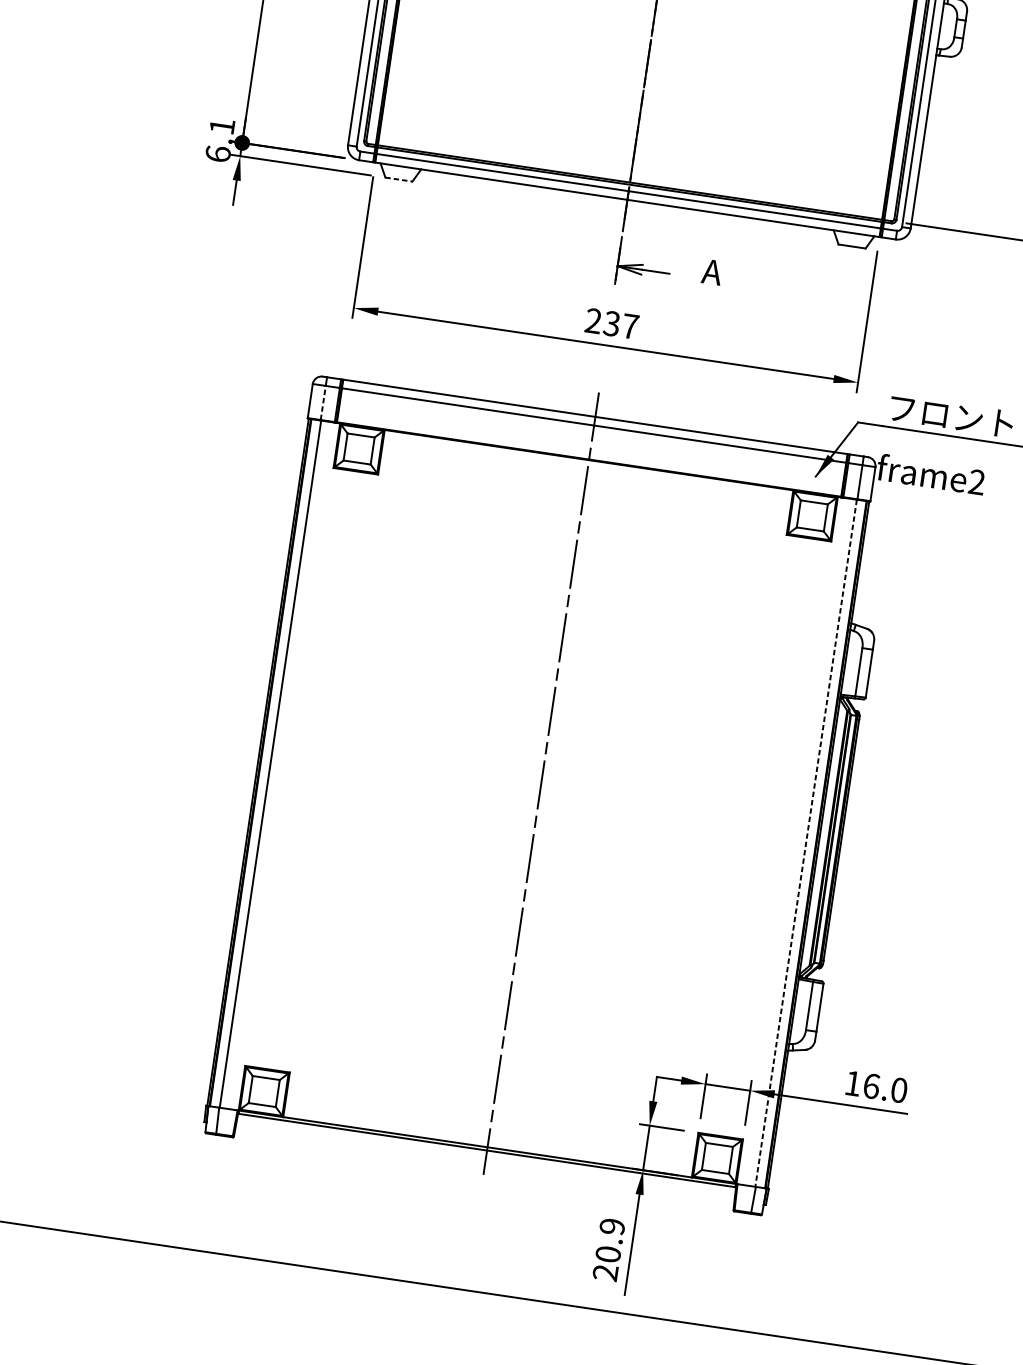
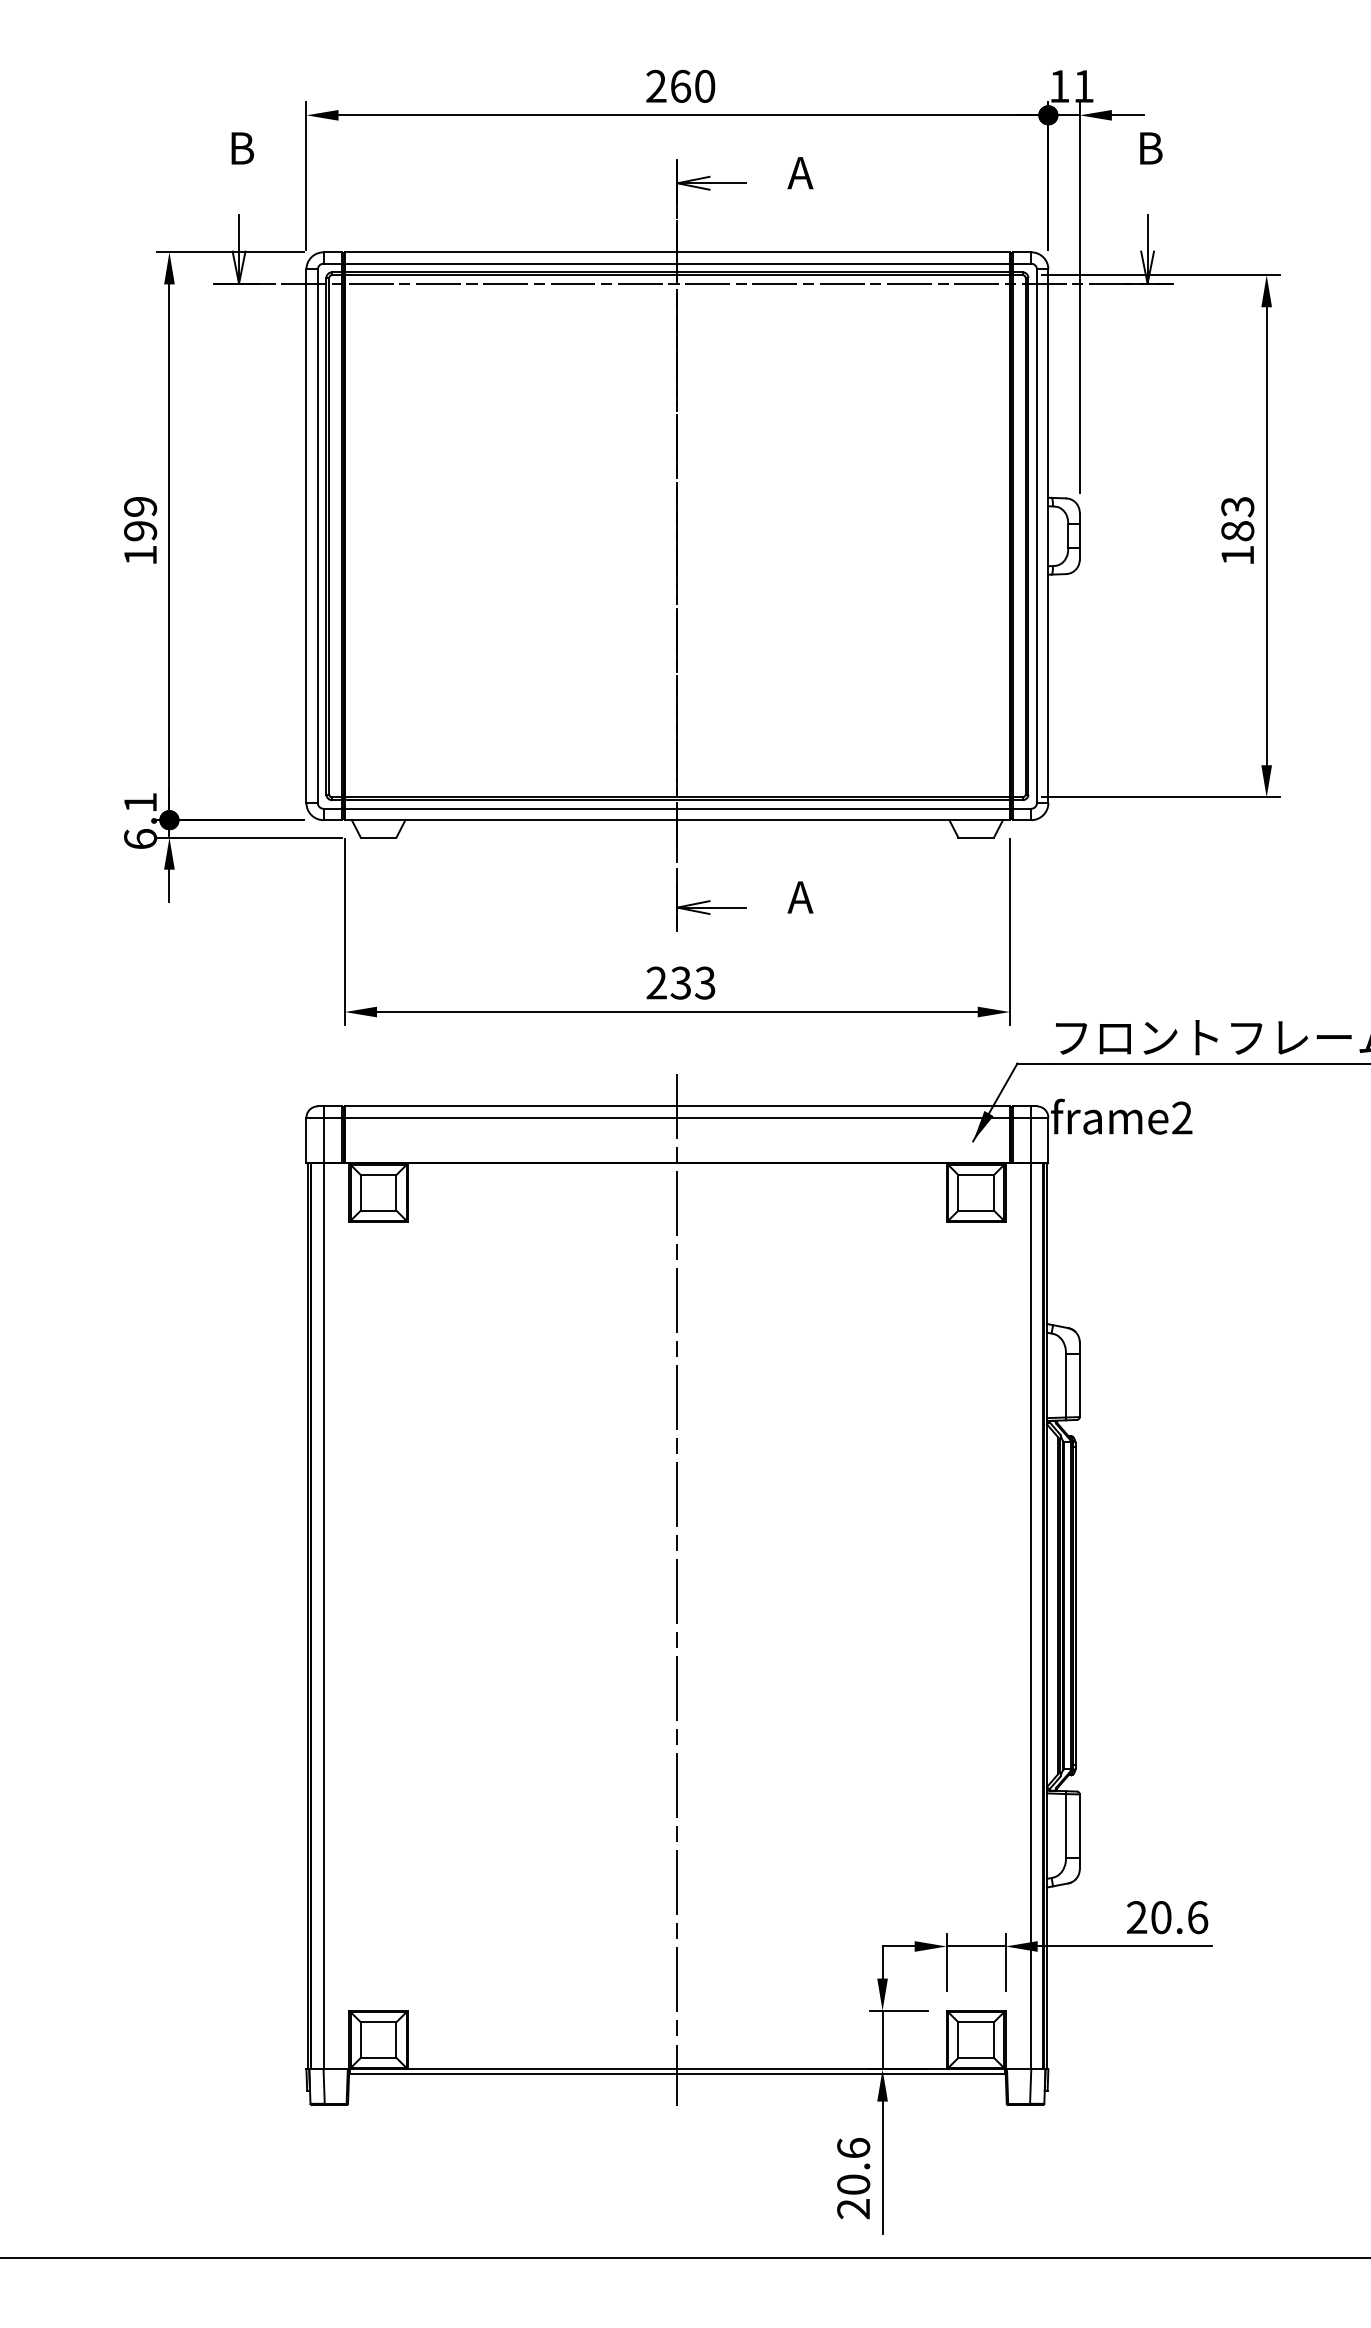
line: (398, 179) -> (378, 837), dashed -> solid
text: (629, 325) -> (704, 982), 237 -> 233
line: (323, 402) -> (323, 1139), dashed -> solid
line: (806, 843) -> (1030, 1616), dashed -> solid
text: (876, 1086) -> (1167, 1917), 16.0 -> 20.6
text: (612, 1226) -> (853, 2148), 20.9 -> 20.6

